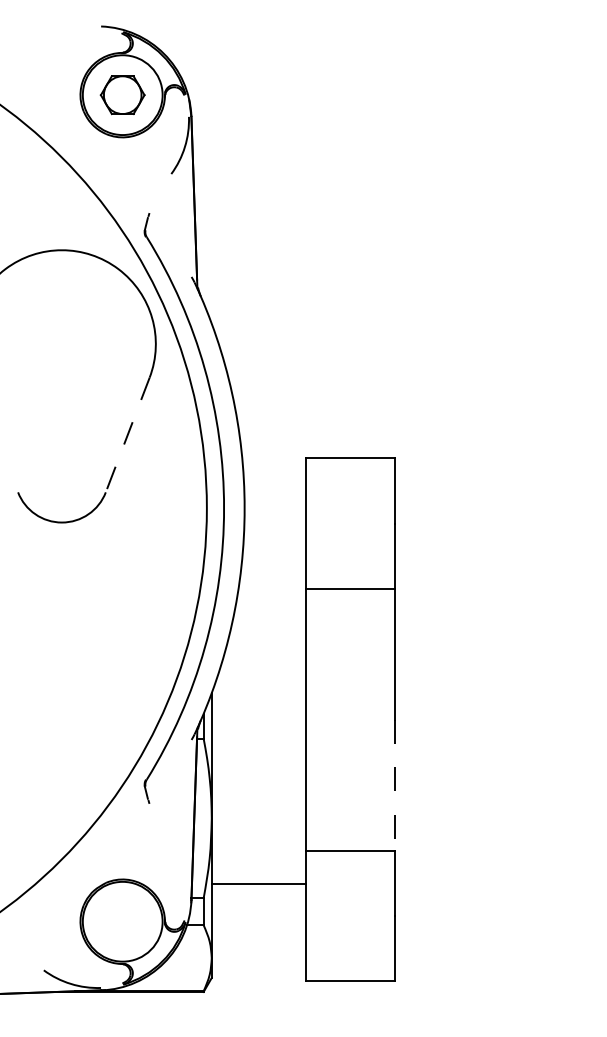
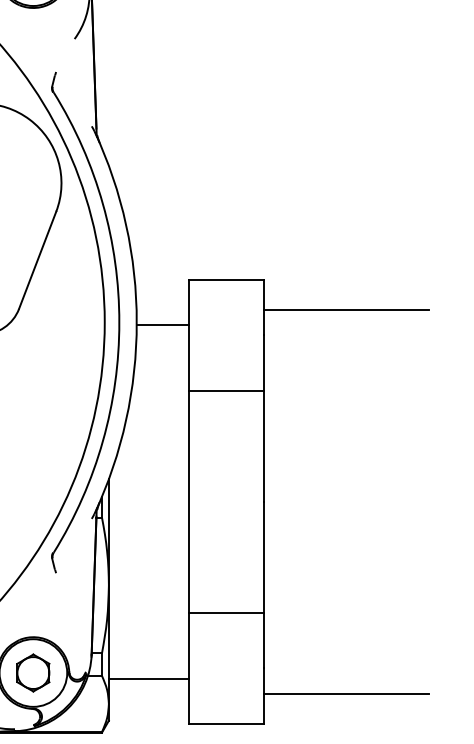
line: (127, 435) -> (37, 260), dashed -> solid
line: (491, 493) -> (346, 309), added
line: (274, 511) -> (162, 325), added
line: (395, 785) -> (264, 557), dashed -> solid
line: (258, 884) -> (148, 678), moved
part: (122, 921) -> (33, 672), added
line: (491, 946) -> (346, 694), added

